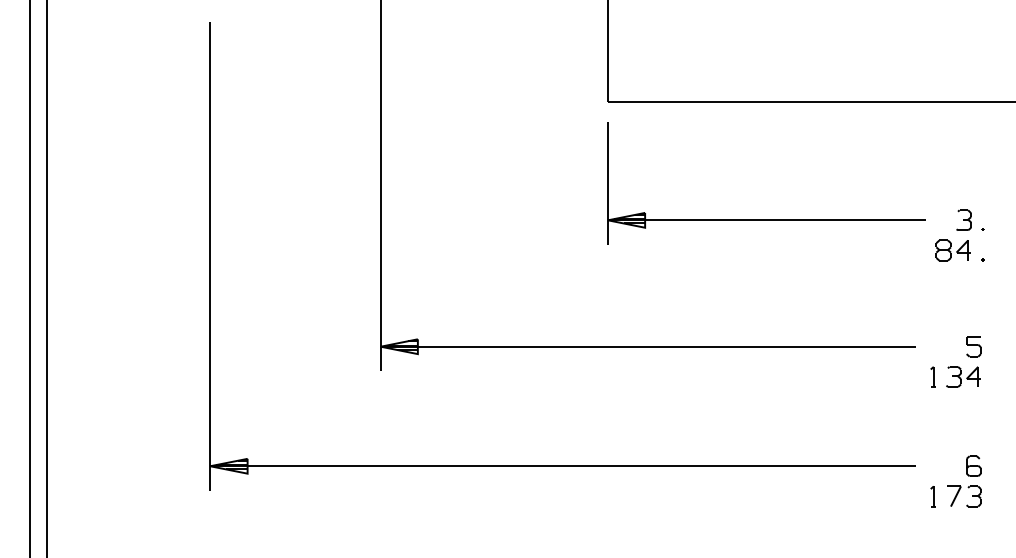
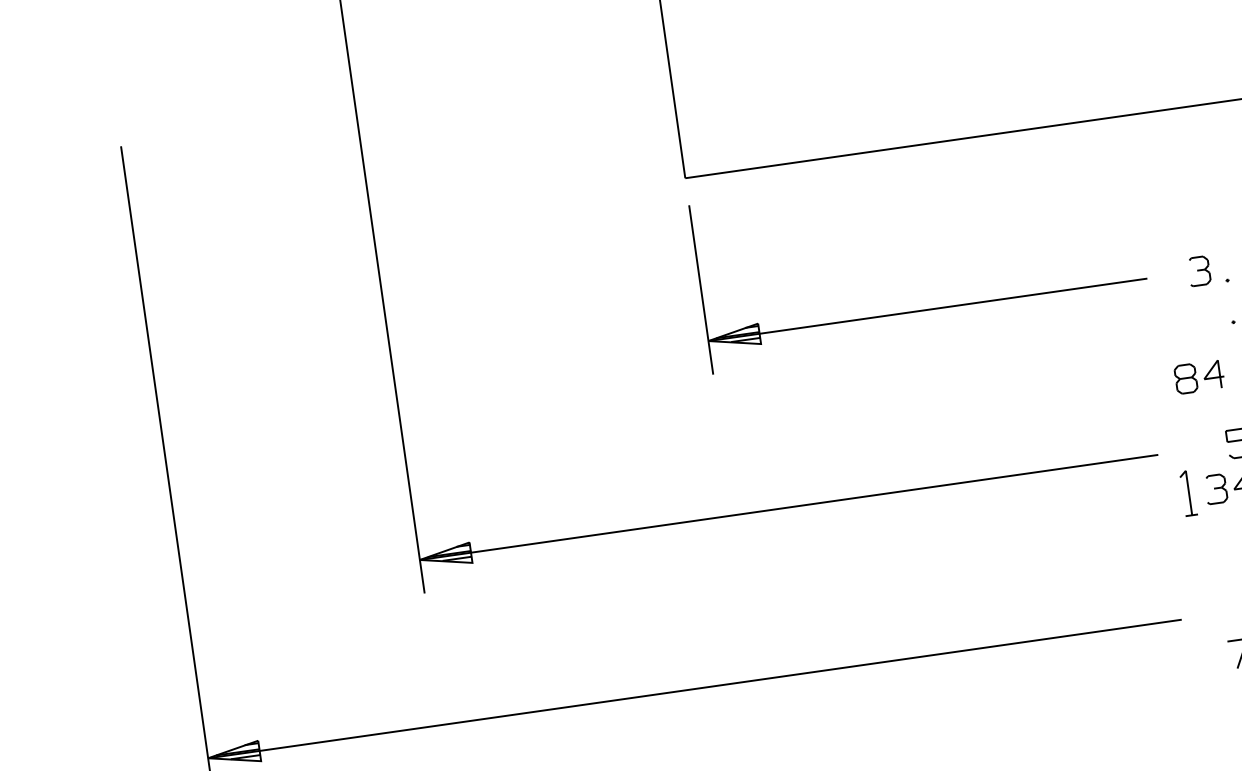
part: (952, 250) -> (1198, 377), moved
part: (932, 376) -> (1186, 492), size x1.6
part: (932, 496) -> (1210, 658), removed

